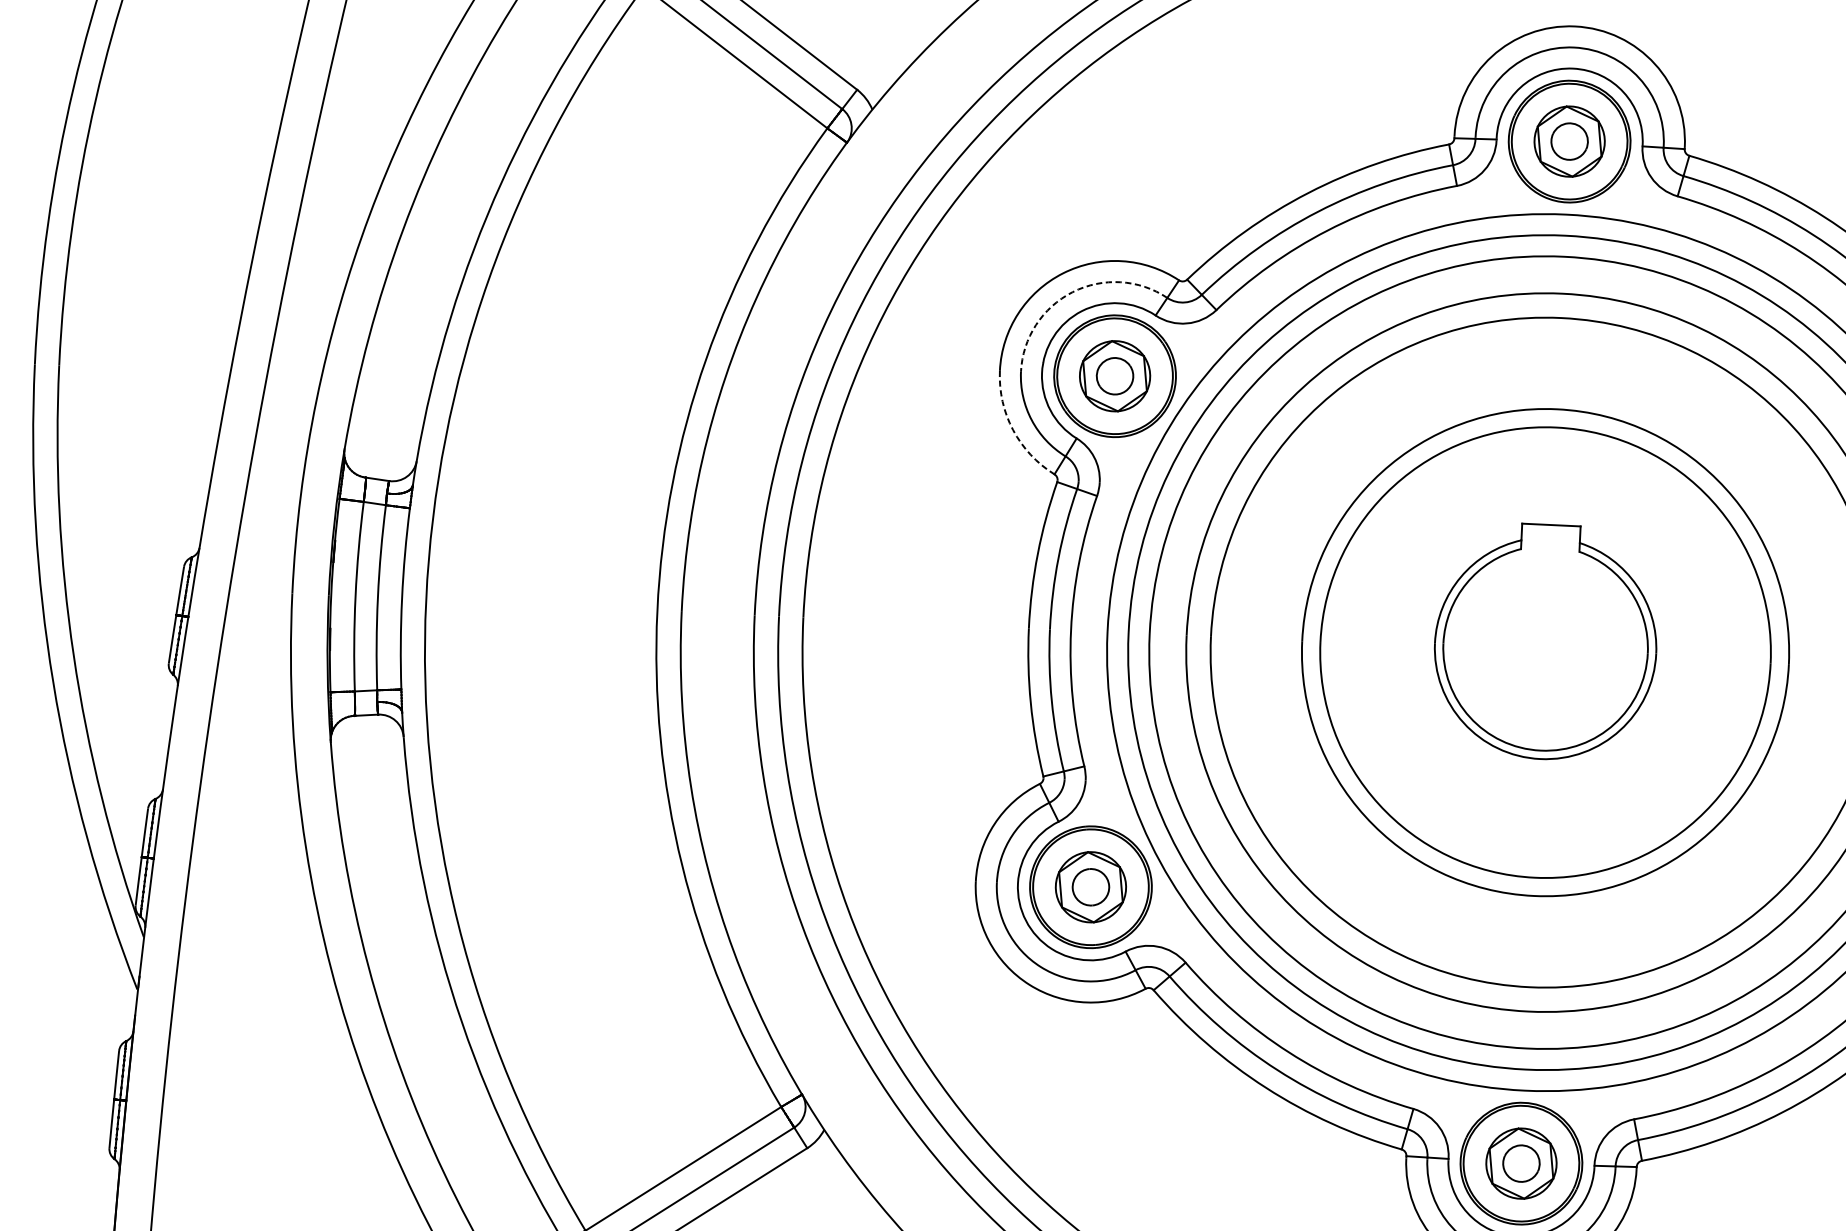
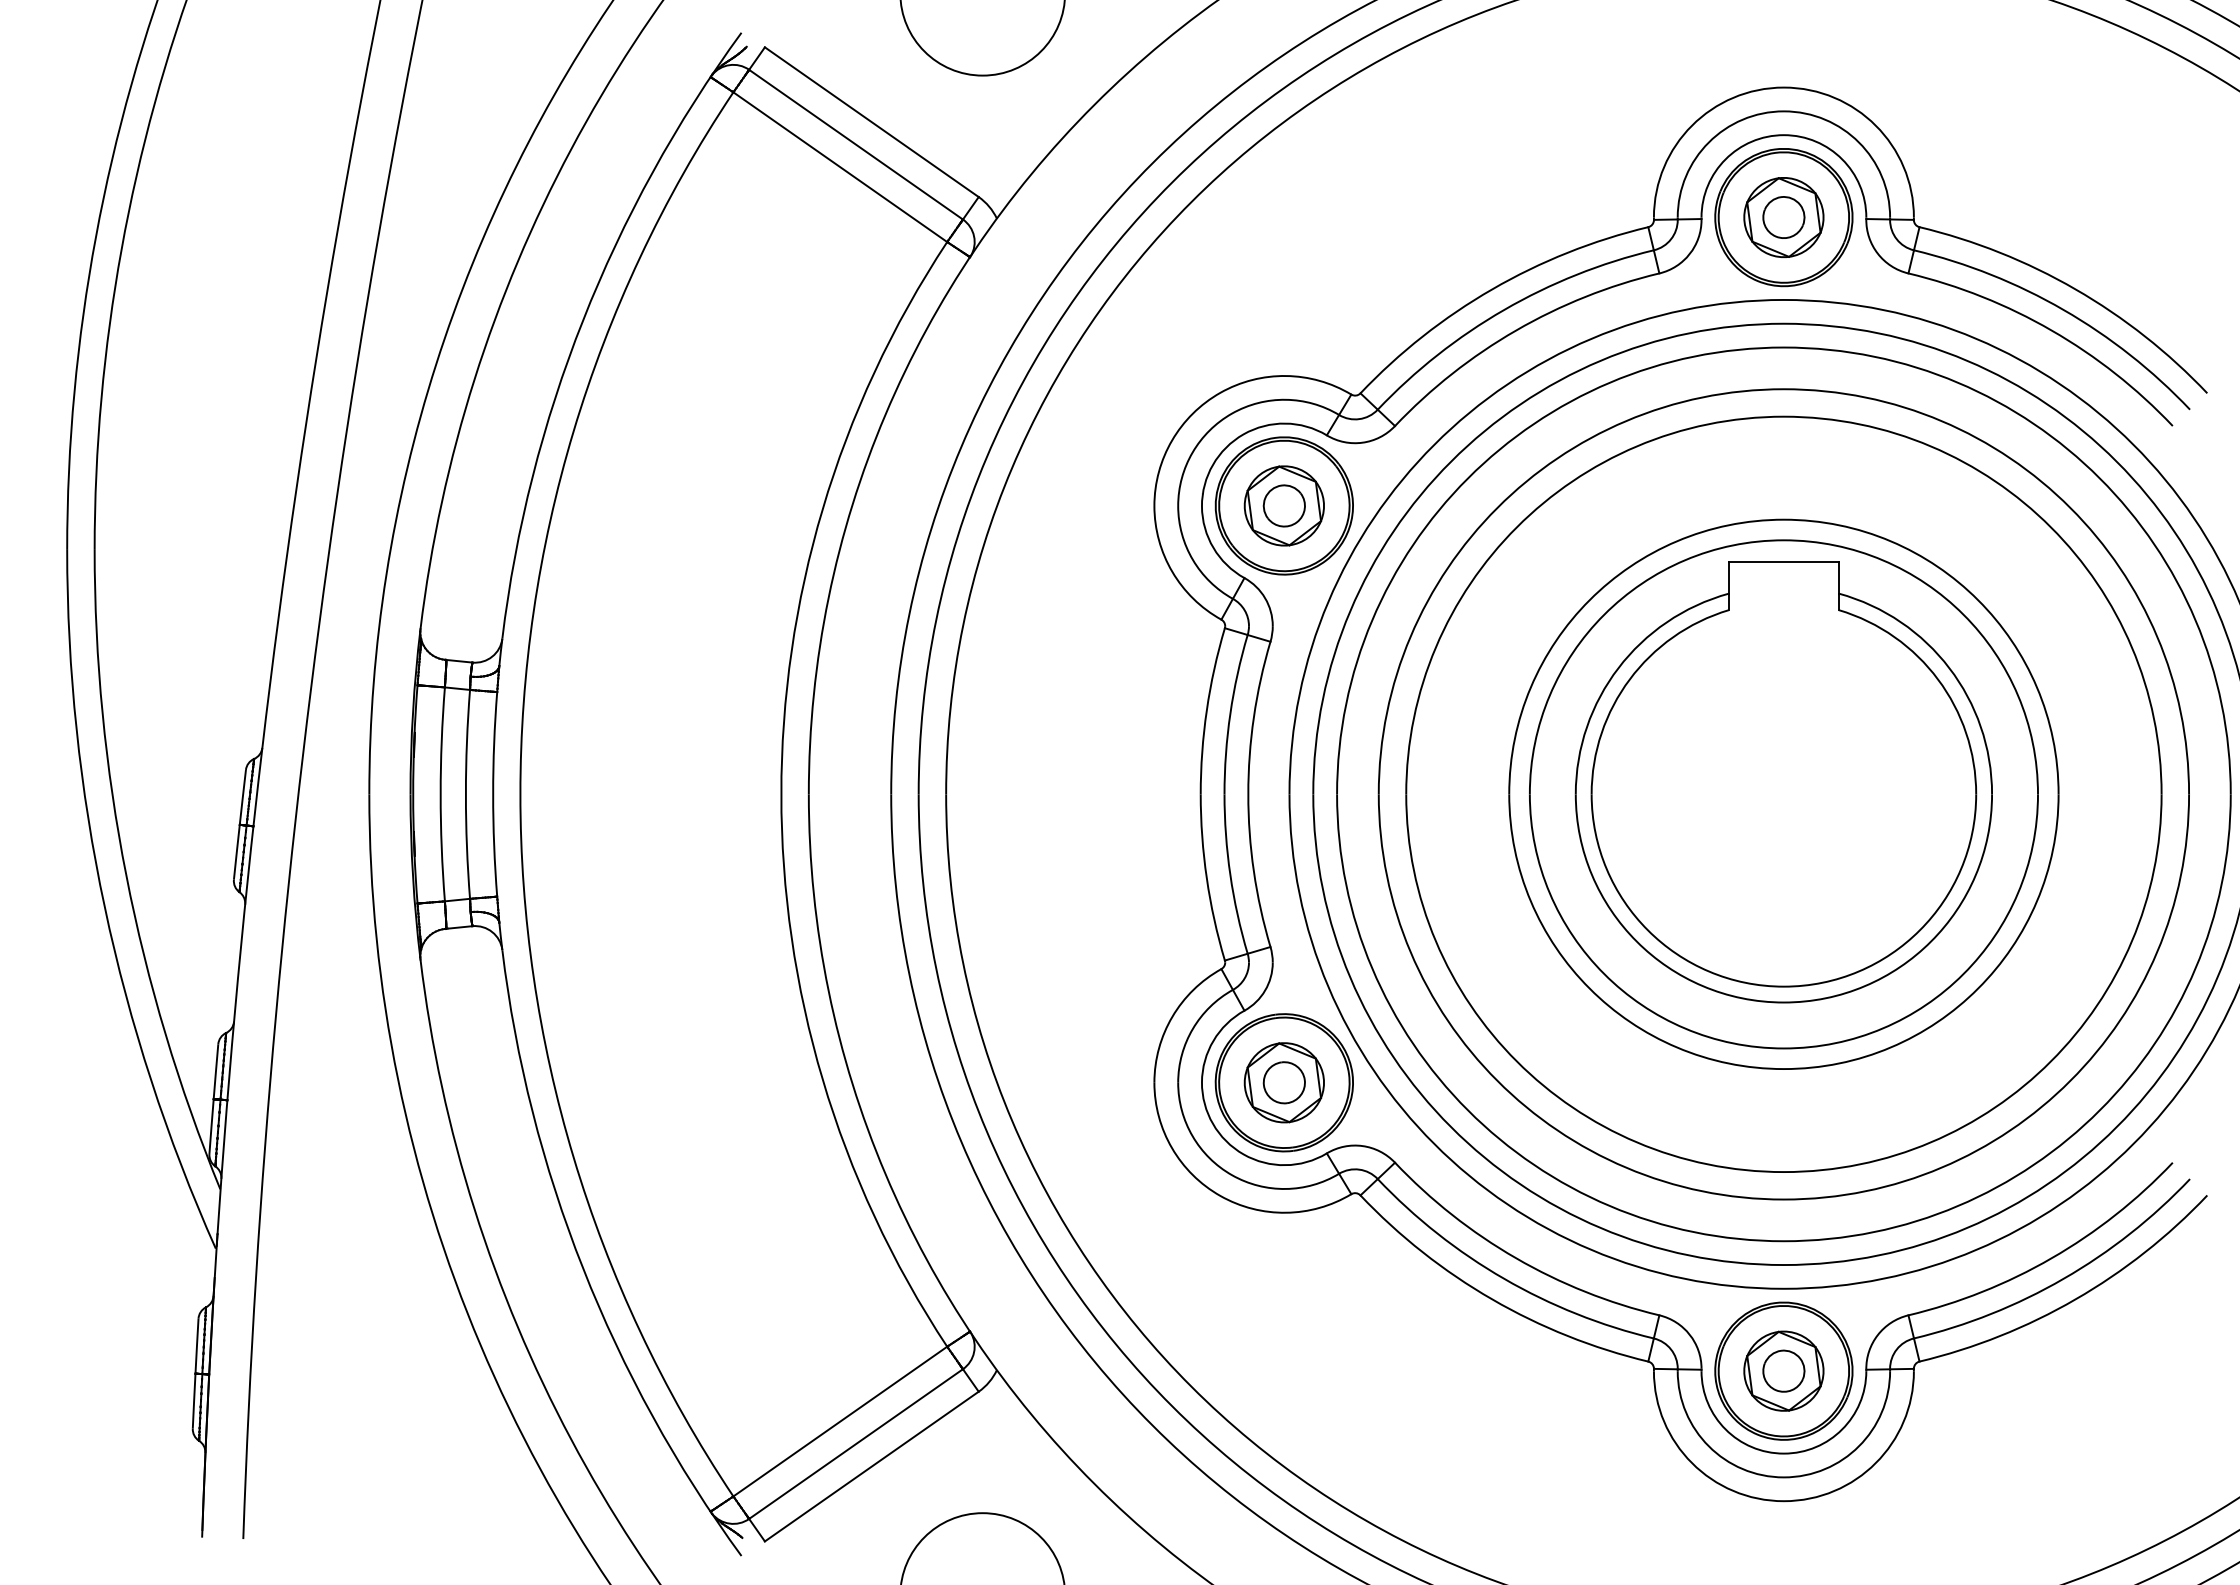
arc: (1072, 292) -> (1232, 413), dashed -> solid
arc: (1013, 429) -> (1172, 571), dashed -> solid
part: (1545, 642) -> (1783, 782), size x1.67

